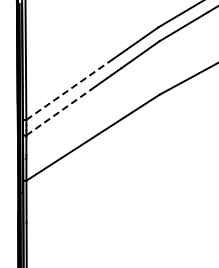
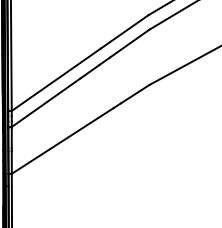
line: (69, 89) -> (56, 79), dashed -> solid
line: (59, 111) -> (45, 102), dashed -> solid

